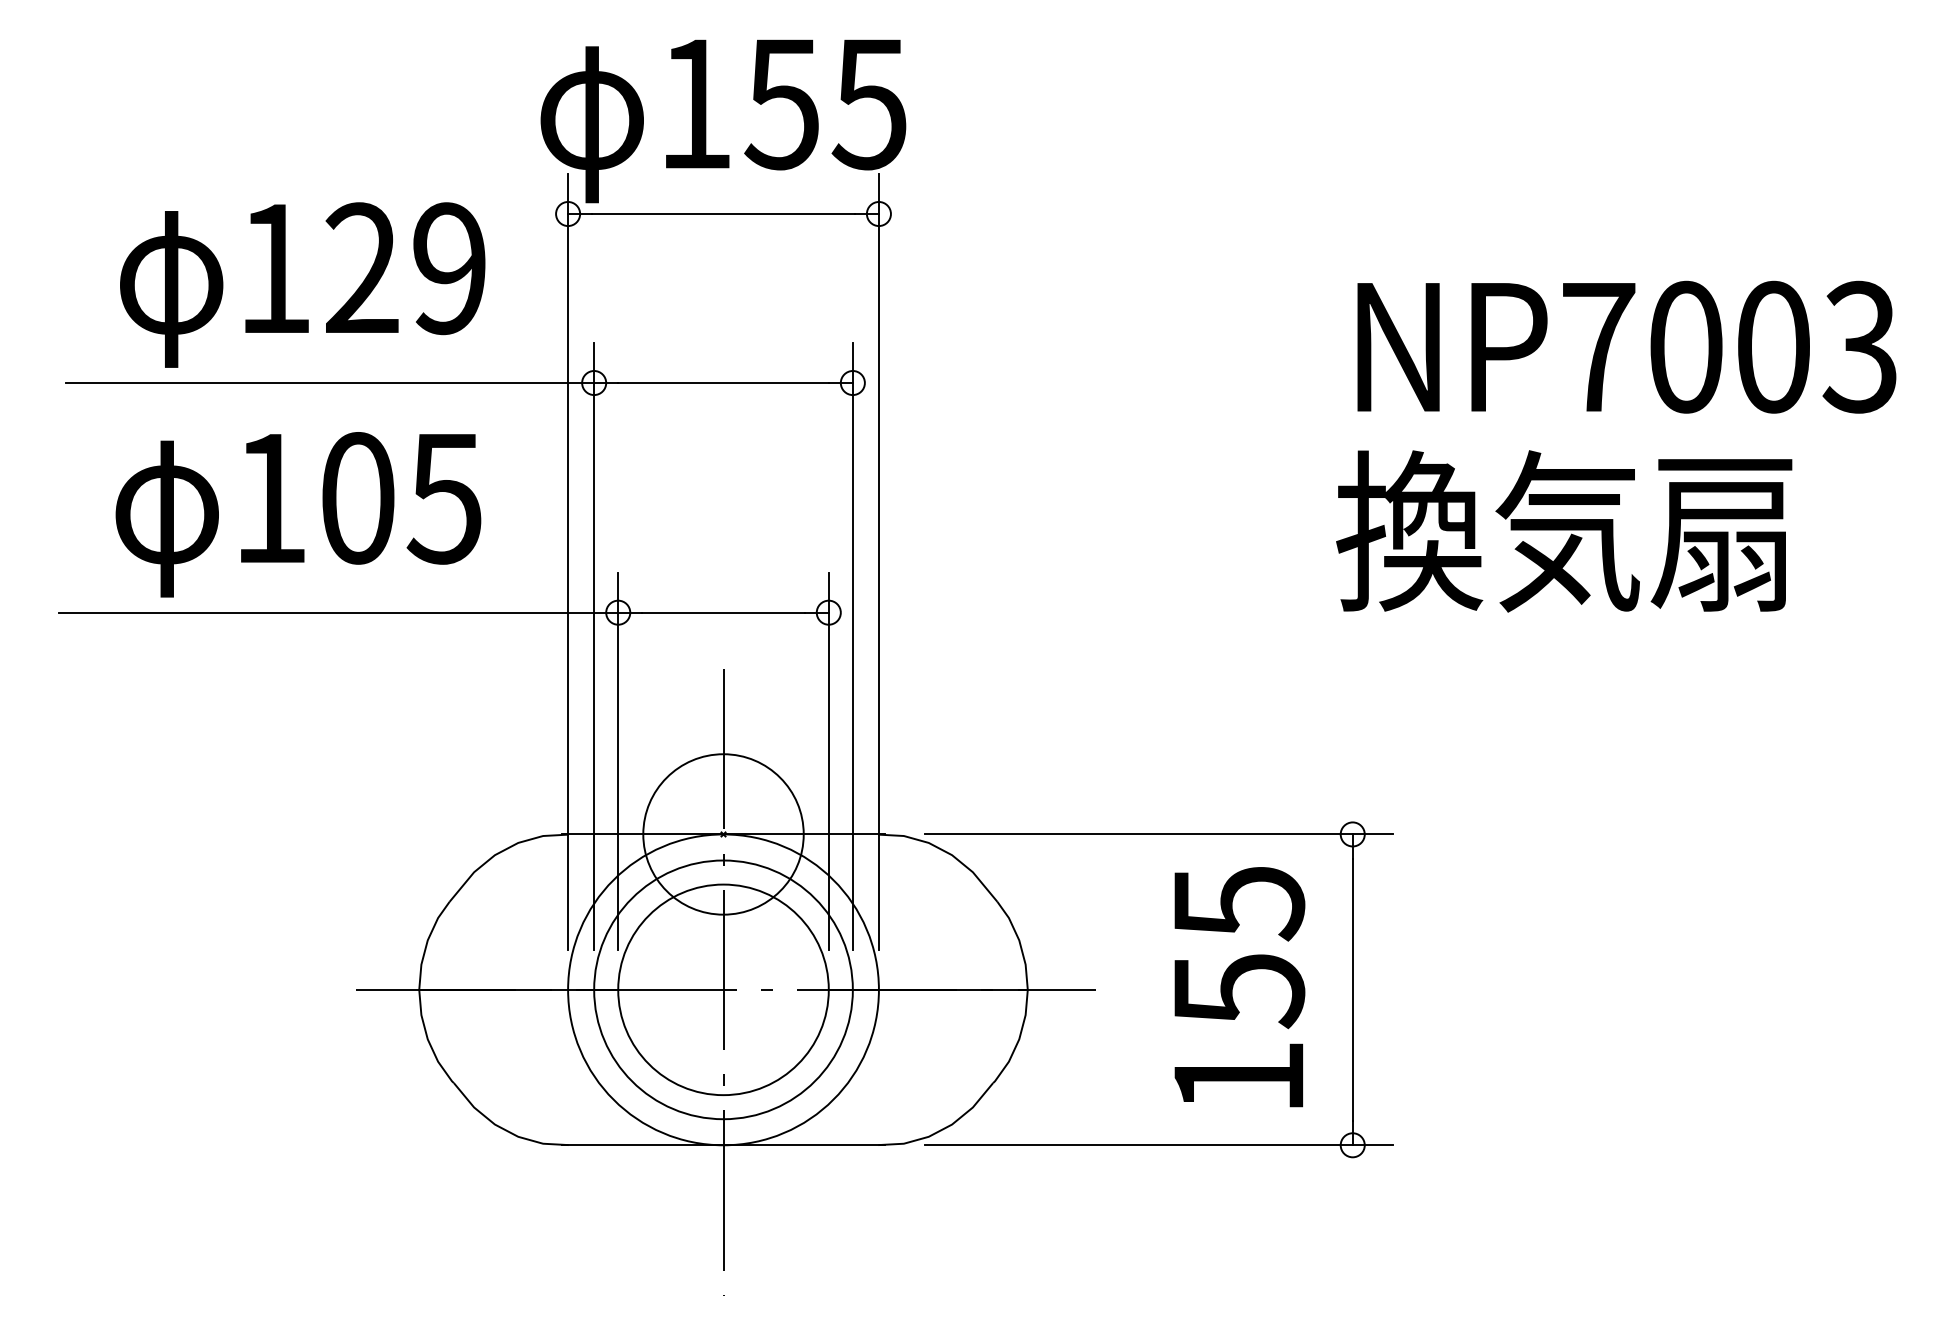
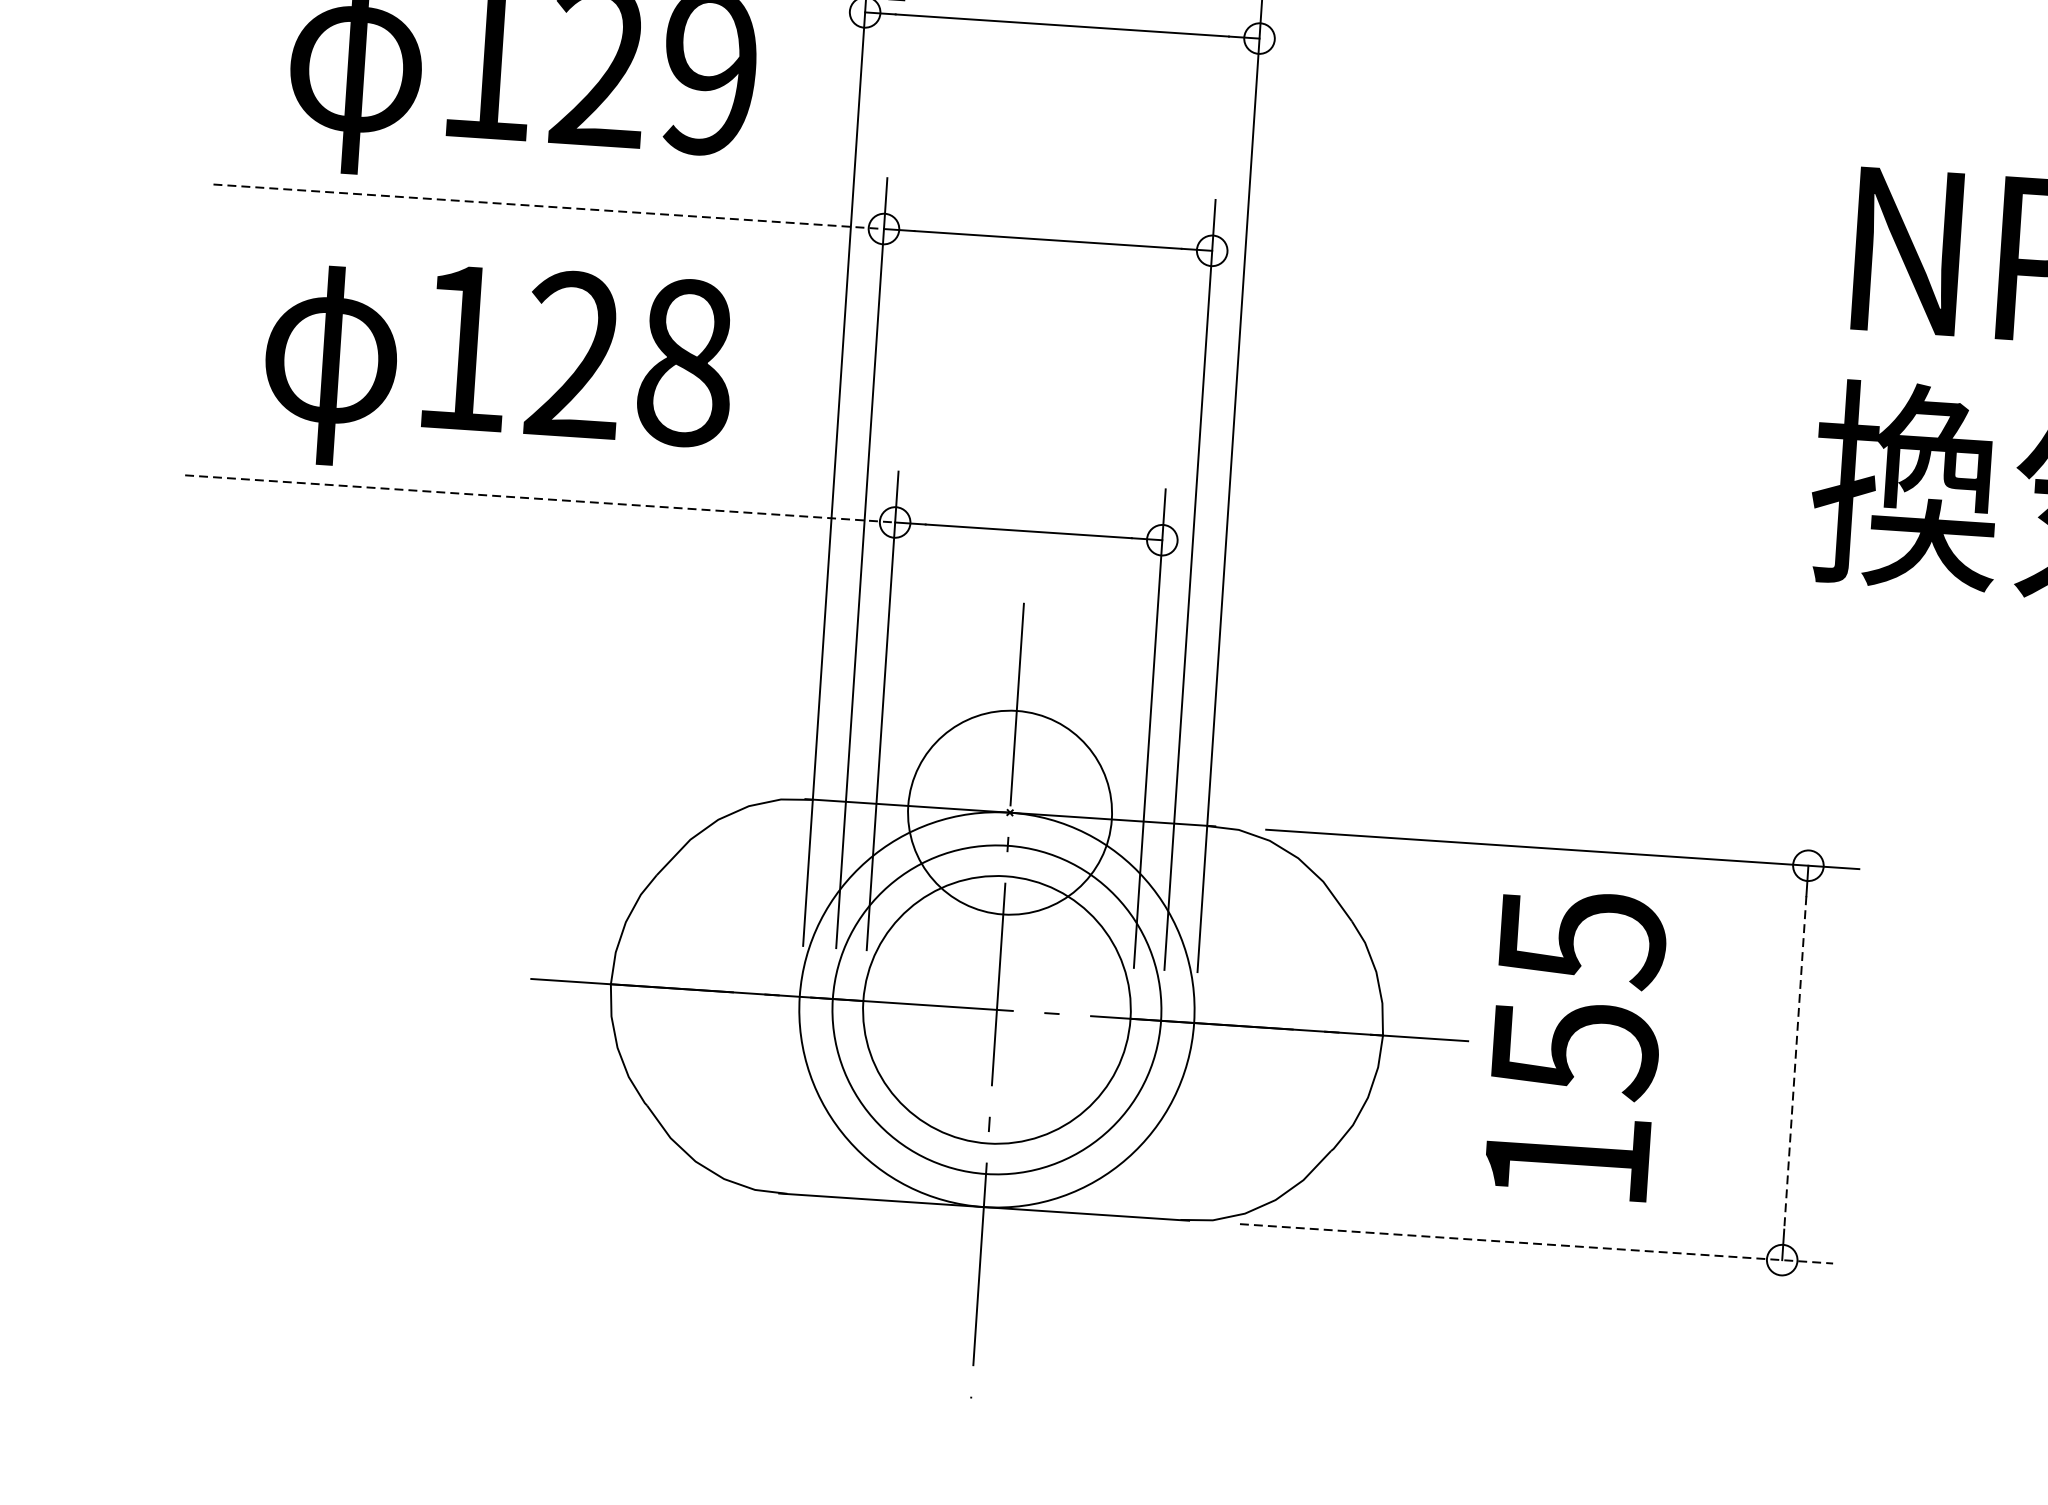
line: (330, 383) -> (549, 207), solid -> dashed
text: (401, 498) -> (629, 359), 105 -> 128
line: (338, 612) -> (540, 498), solid -> dashed
text: (1239, 987) -> (1575, 1045), moved
line: (1352, 990) -> (1794, 1063), solid -> dashed
line: (1159, 1145) -> (1537, 1244), solid -> dashed

